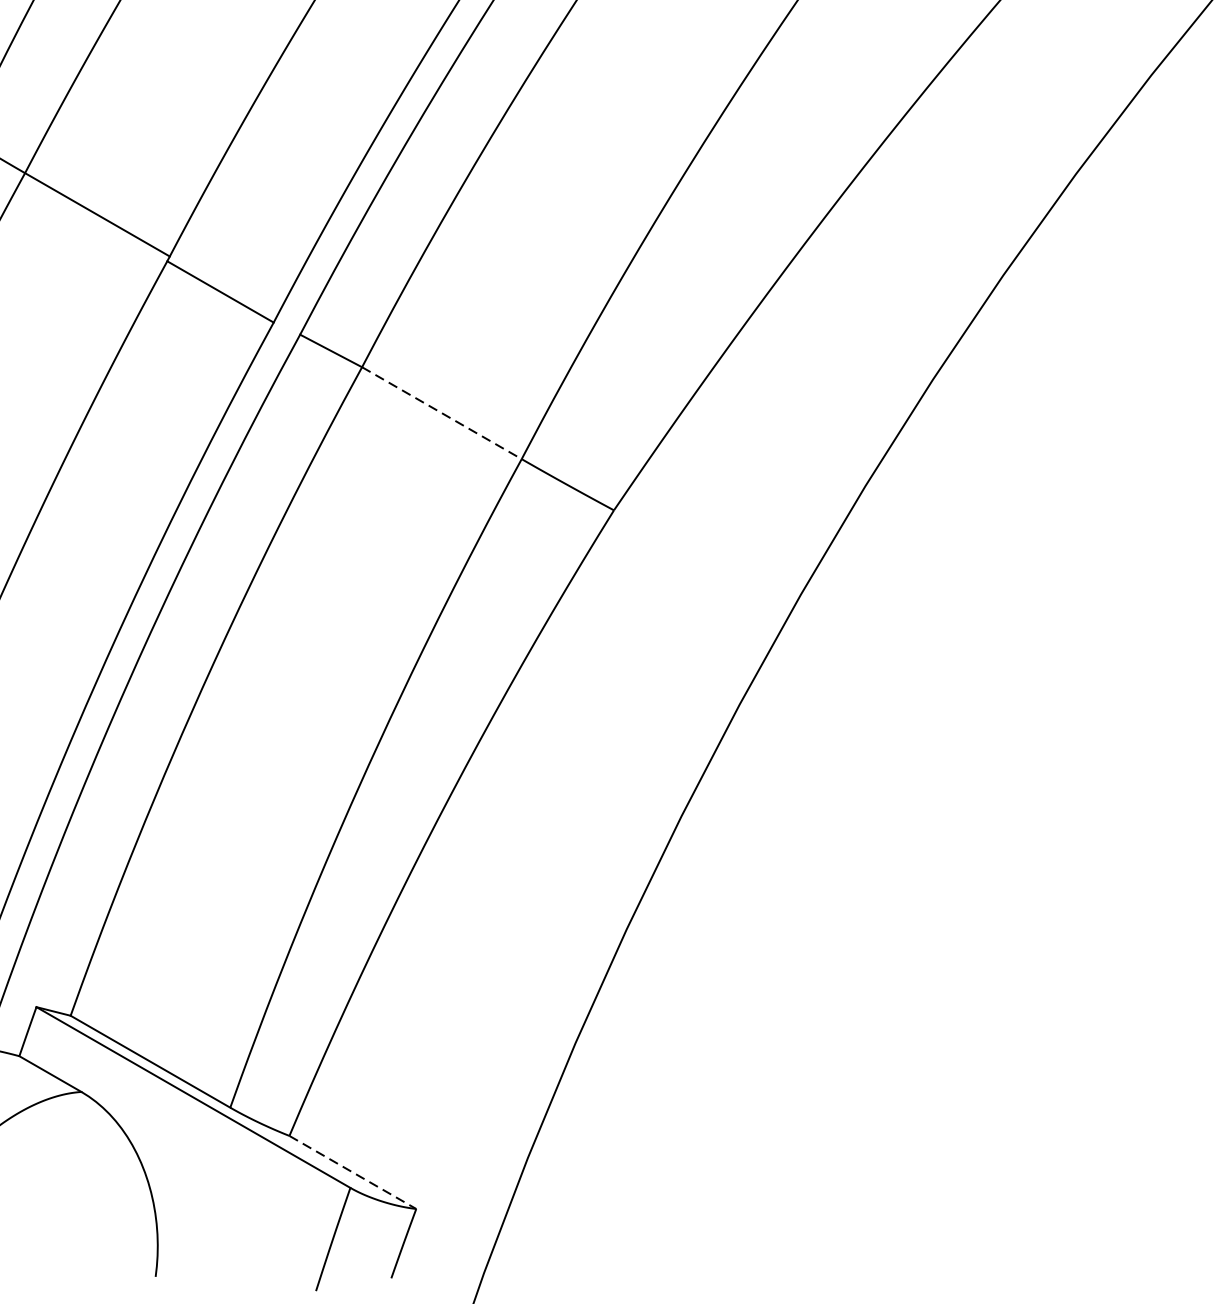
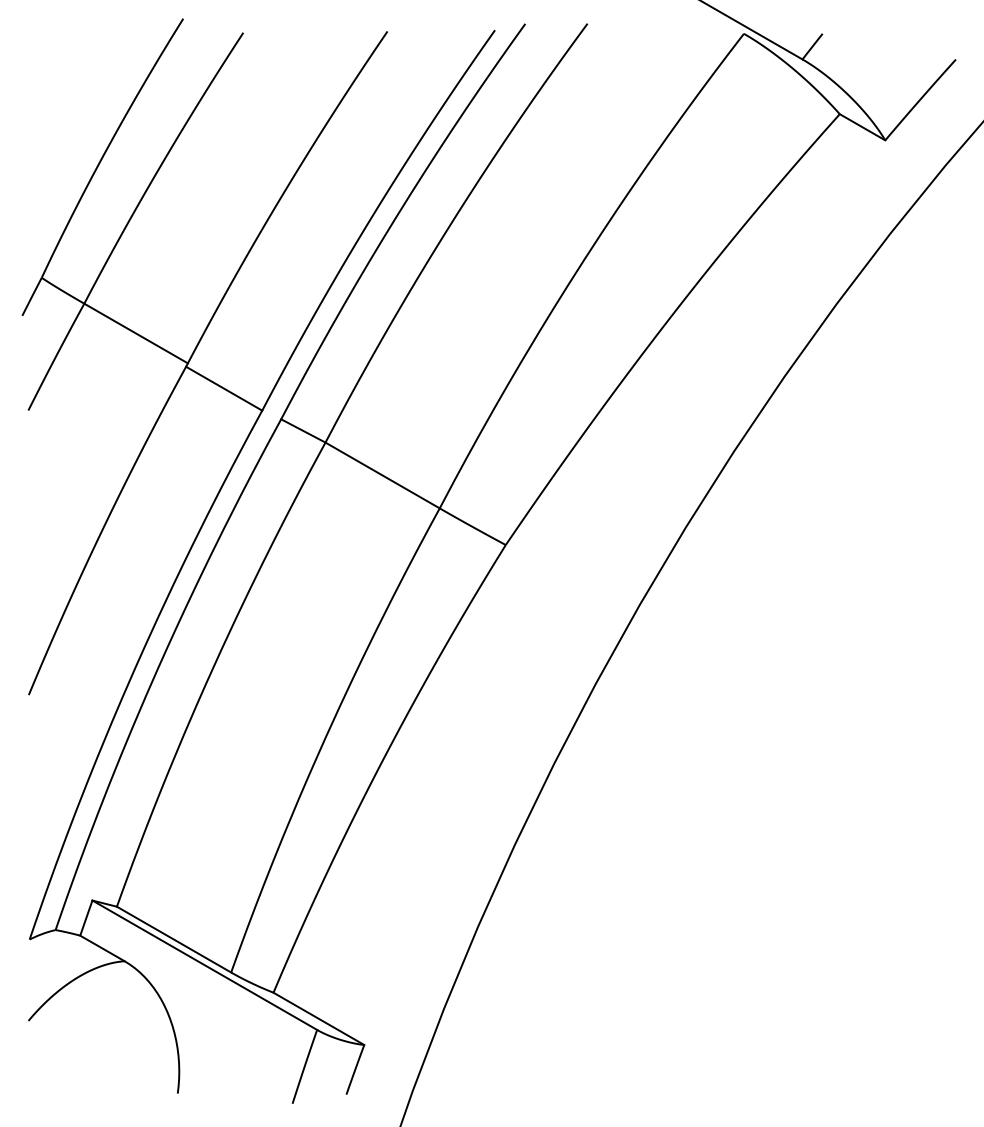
line: (441, 413) -> (382, 475), dashed -> solid
line: (353, 1173) -> (319, 1019), dashed -> solid

